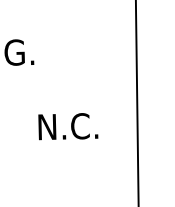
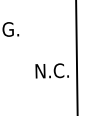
text: (66, 125) -> (51, 70), moved

